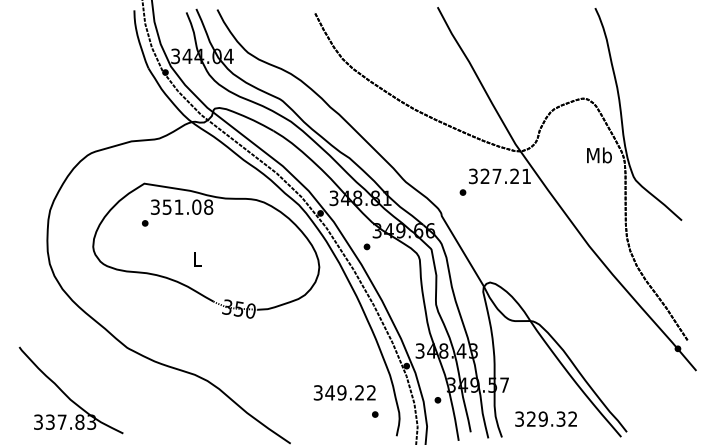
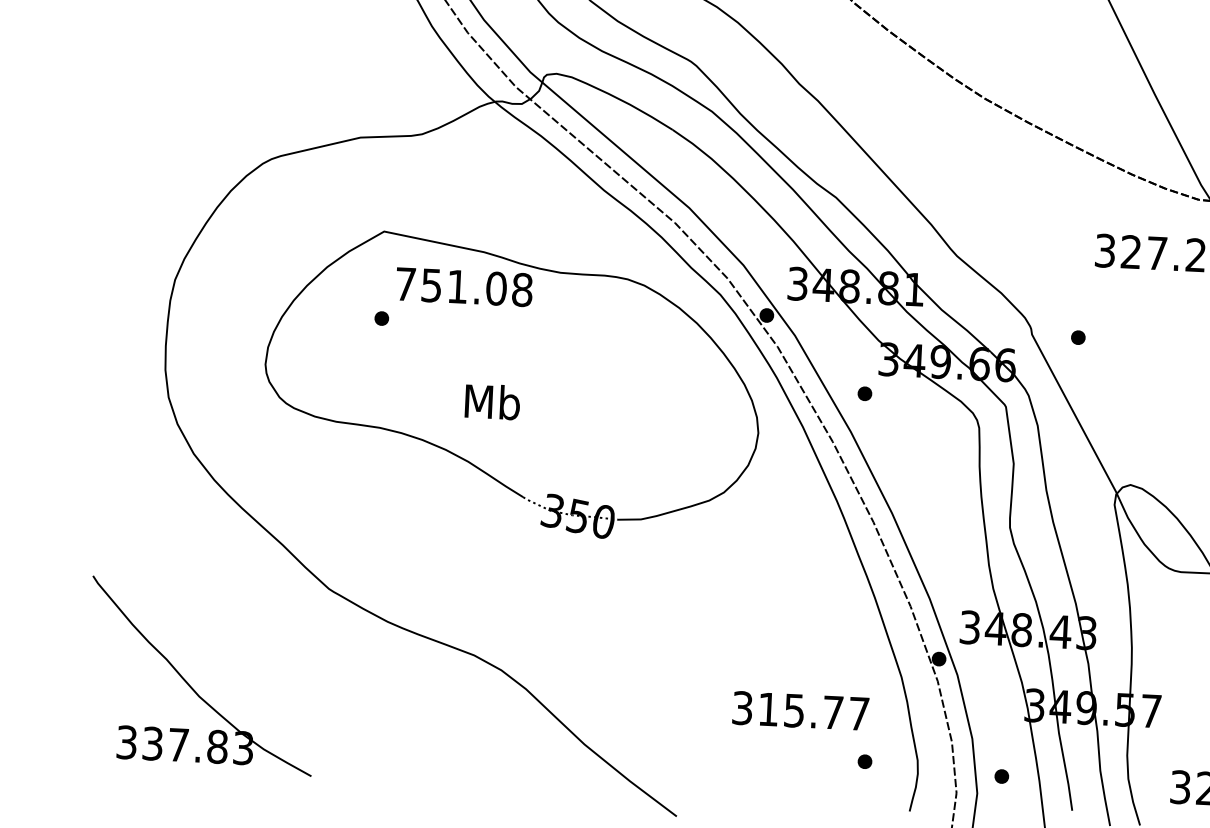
part: (462, 192) -> (1077, 337), moved
text: (154, 206) -> (403, 282), 351.08 -> 751.08
text: (197, 258) -> (492, 401), L -> Mb
text: (350, 392) -> (813, 710), 349.22 -> 315.77
part: (437, 400) -> (1000, 777), moved

